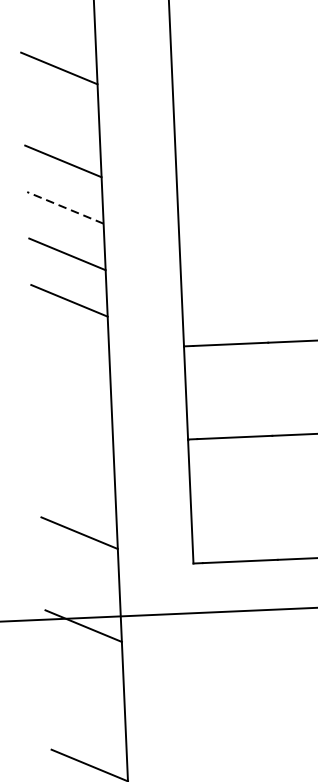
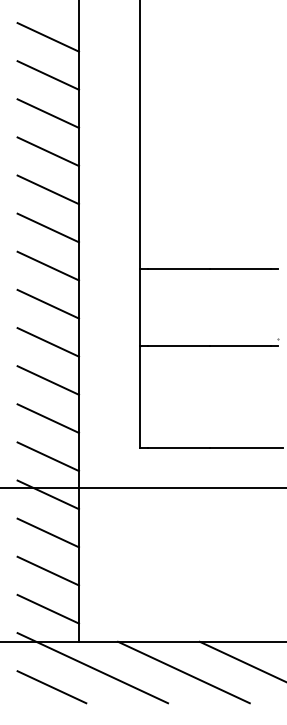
line: (61, 114) -> (48, 75), added
line: (65, 207) -> (48, 151), dashed -> solid
line: (71, 346) -> (48, 265), added
line: (73, 392) -> (48, 303), added
line: (75, 440) -> (48, 342), added
line: (77, 486) -> (48, 380), added
line: (81, 579) -> (48, 456), added
line: (85, 671) -> (48, 532), added
line: (87, 718) -> (48, 570), added

